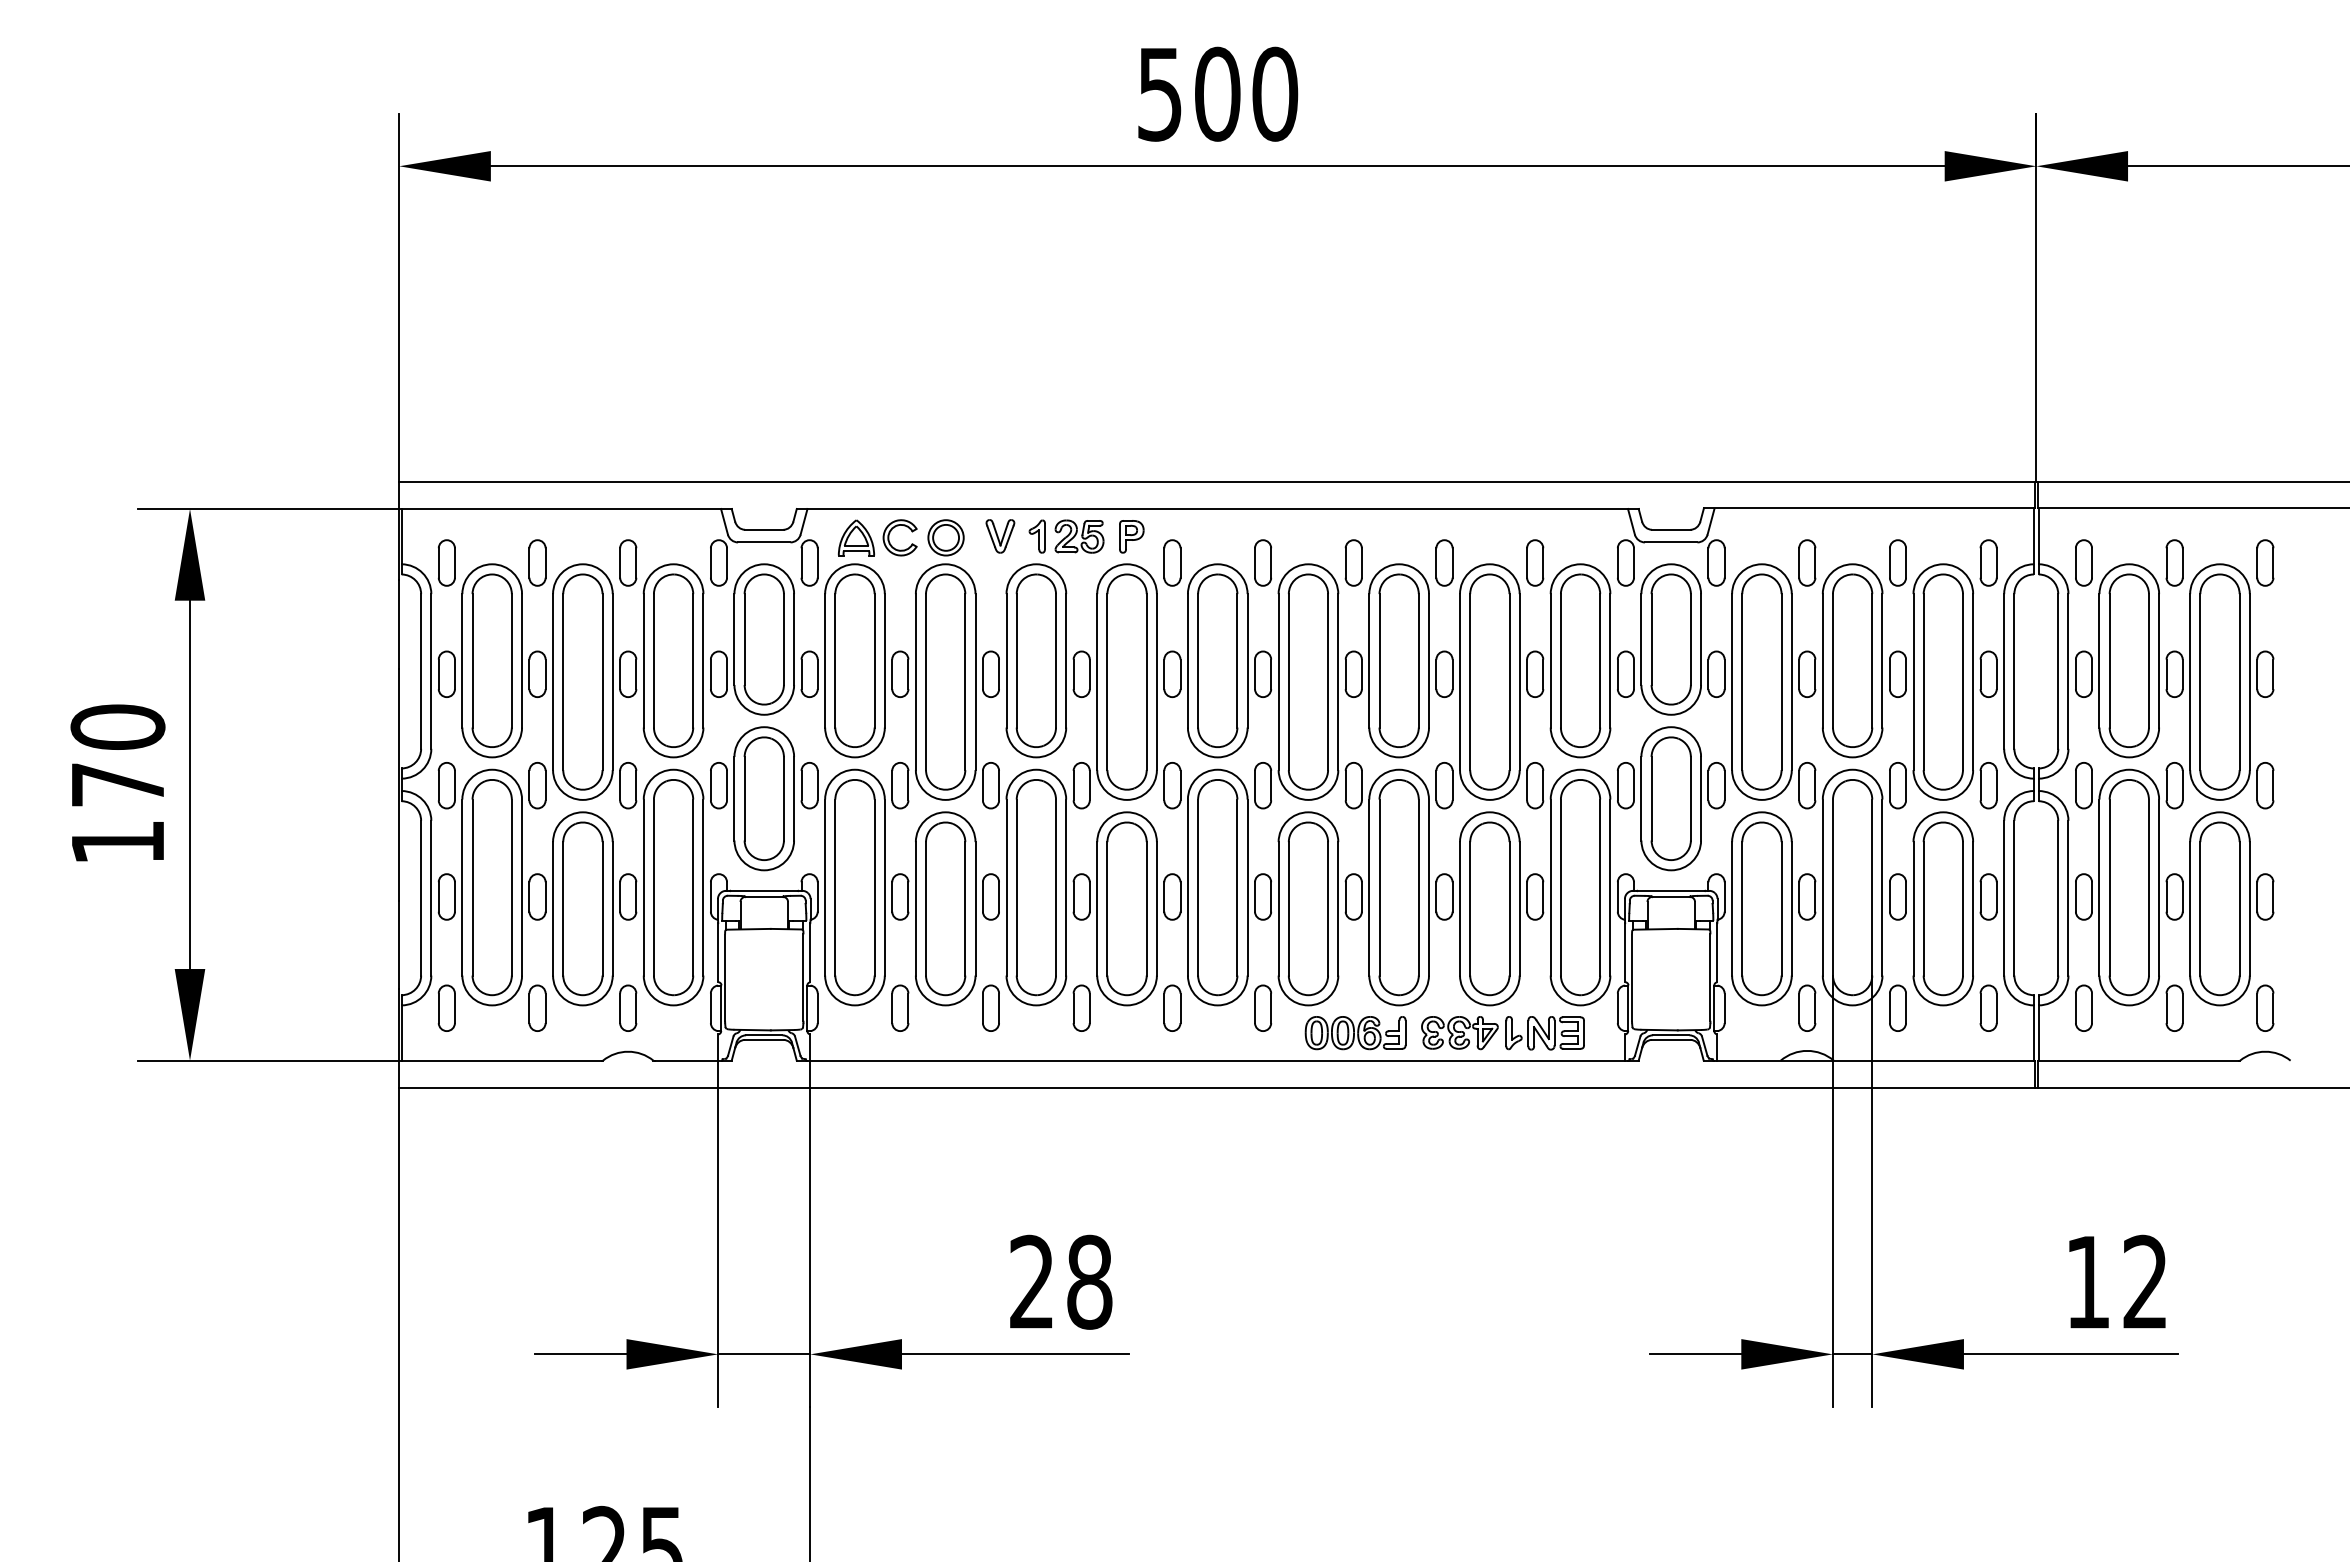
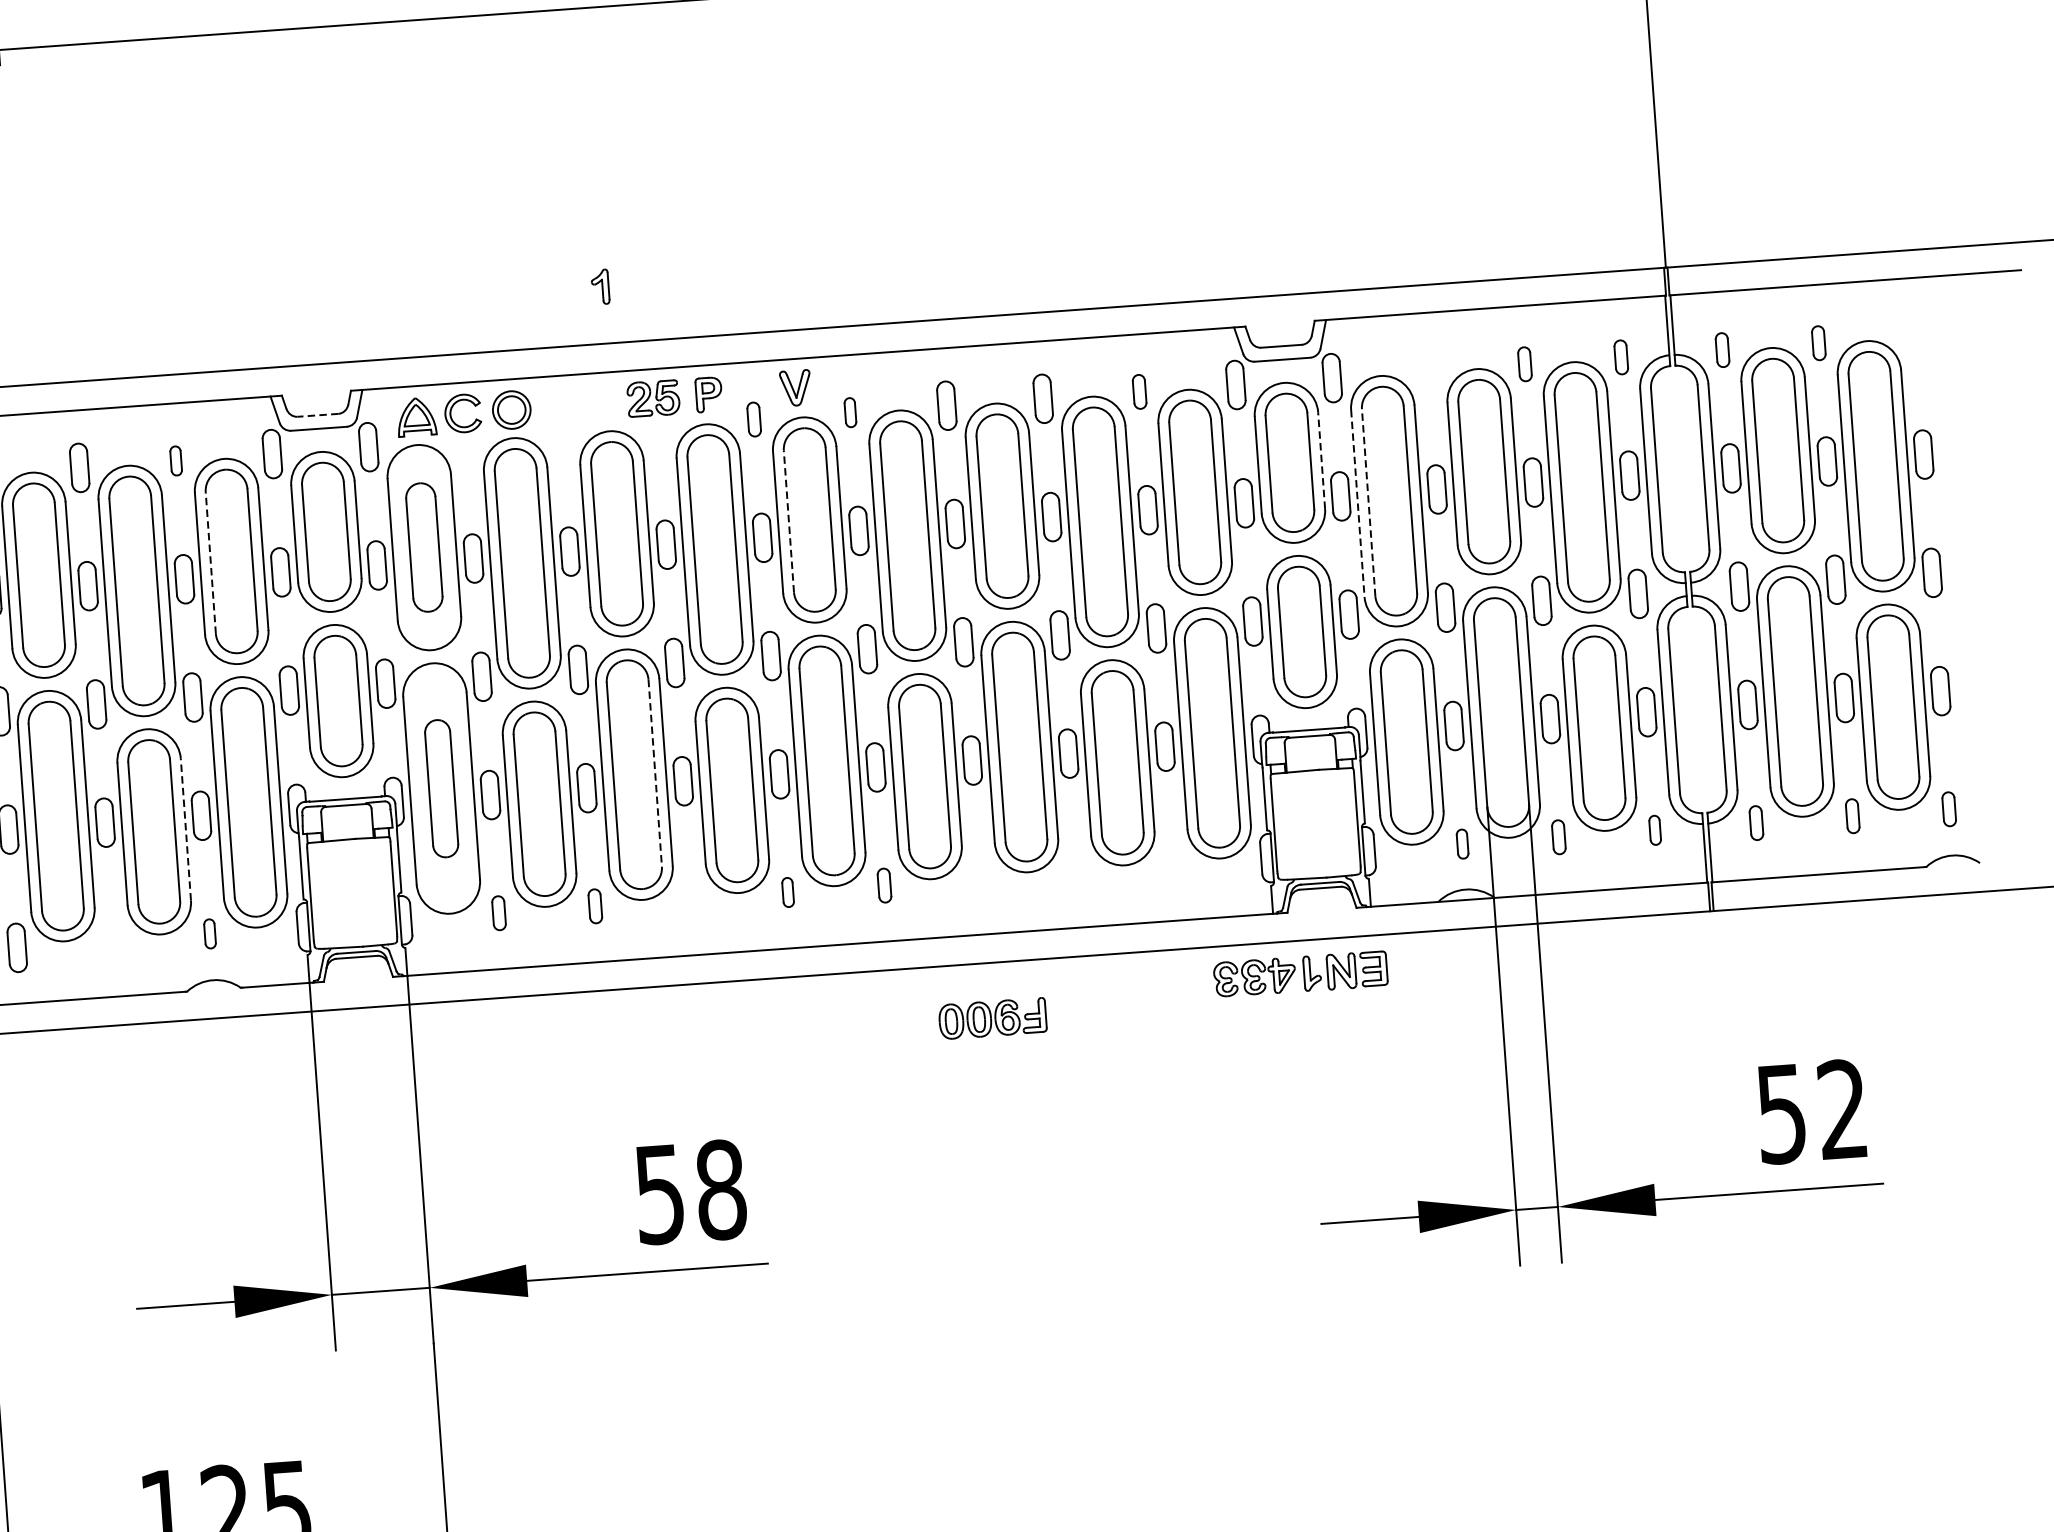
line: (763, 529) -> (317, 415), solid -> dashed
part: (1000, 536) -> (795, 388), moved
part: (1036, 536) -> (599, 287), moved
part: (628, 562) -> (176, 460), size x0.6
part: (1172, 562) -> (754, 419), size x0.7
part: (1262, 562) -> (849, 412), size x0.6
part: (1535, 562) -> (1139, 391), size x0.7
part: (1807, 562) -> (1428, 370), removed
part: (1897, 562) -> (1524, 363), size x0.7
part: (1988, 562) -> (1621, 356), size x0.7
part: (2083, 562) -> (1722, 349), size x0.7
part: (2174, 562) -> (1818, 342), size x0.7
part: (2265, 562) -> (1915, 335), removed
line: (1701, 639) -> (1322, 460), solid -> dashed
line: (653, 660) -> (210, 562), solid -> dashed
part: (854, 660) -> (423, 547), size x0.7
line: (1198, 660) -> (789, 521), solid -> dashed
line: (1732, 682) -> (1358, 503), solid -> dashed
line: (1742, 682) -> (1368, 503), solid -> dashed
part: (854, 887) -> (441, 788), size x0.6
line: (1056, 887) -> (655, 773), solid -> dashed
line: (612, 908) -> (185, 829), solid -> dashed
part: (537, 1007) -> (113, 940), removed
part: (628, 1007) -> (210, 933), size x0.6
part: (900, 1007) -> (499, 912), size x0.7
part: (990, 1007) -> (594, 905), size x0.7
part: (1081, 1007) -> (691, 898), removed
part: (1172, 1007) -> (788, 891), size x0.6
part: (1263, 1007) -> (884, 884), size x0.7
part: (1807, 1007) -> (1462, 843), size x0.6
part: (1897, 1007) -> (1558, 836), size x0.7
part: (1988, 1007) -> (1655, 829), size x0.6
part: (2083, 1007) -> (1755, 822), size x0.7
part: (2174, 1007) -> (1852, 815), size x0.7
part: (2265, 1007) -> (1949, 808), size x0.7
part: (1355, 1033) -> (992, 1019), moved
part: (1502, 1033) -> (1300, 974), moved
text: (1031, 1281) -> (659, 1193), 28 -> 58
text: (2087, 1282) -> (1781, 1114), 12 -> 52

